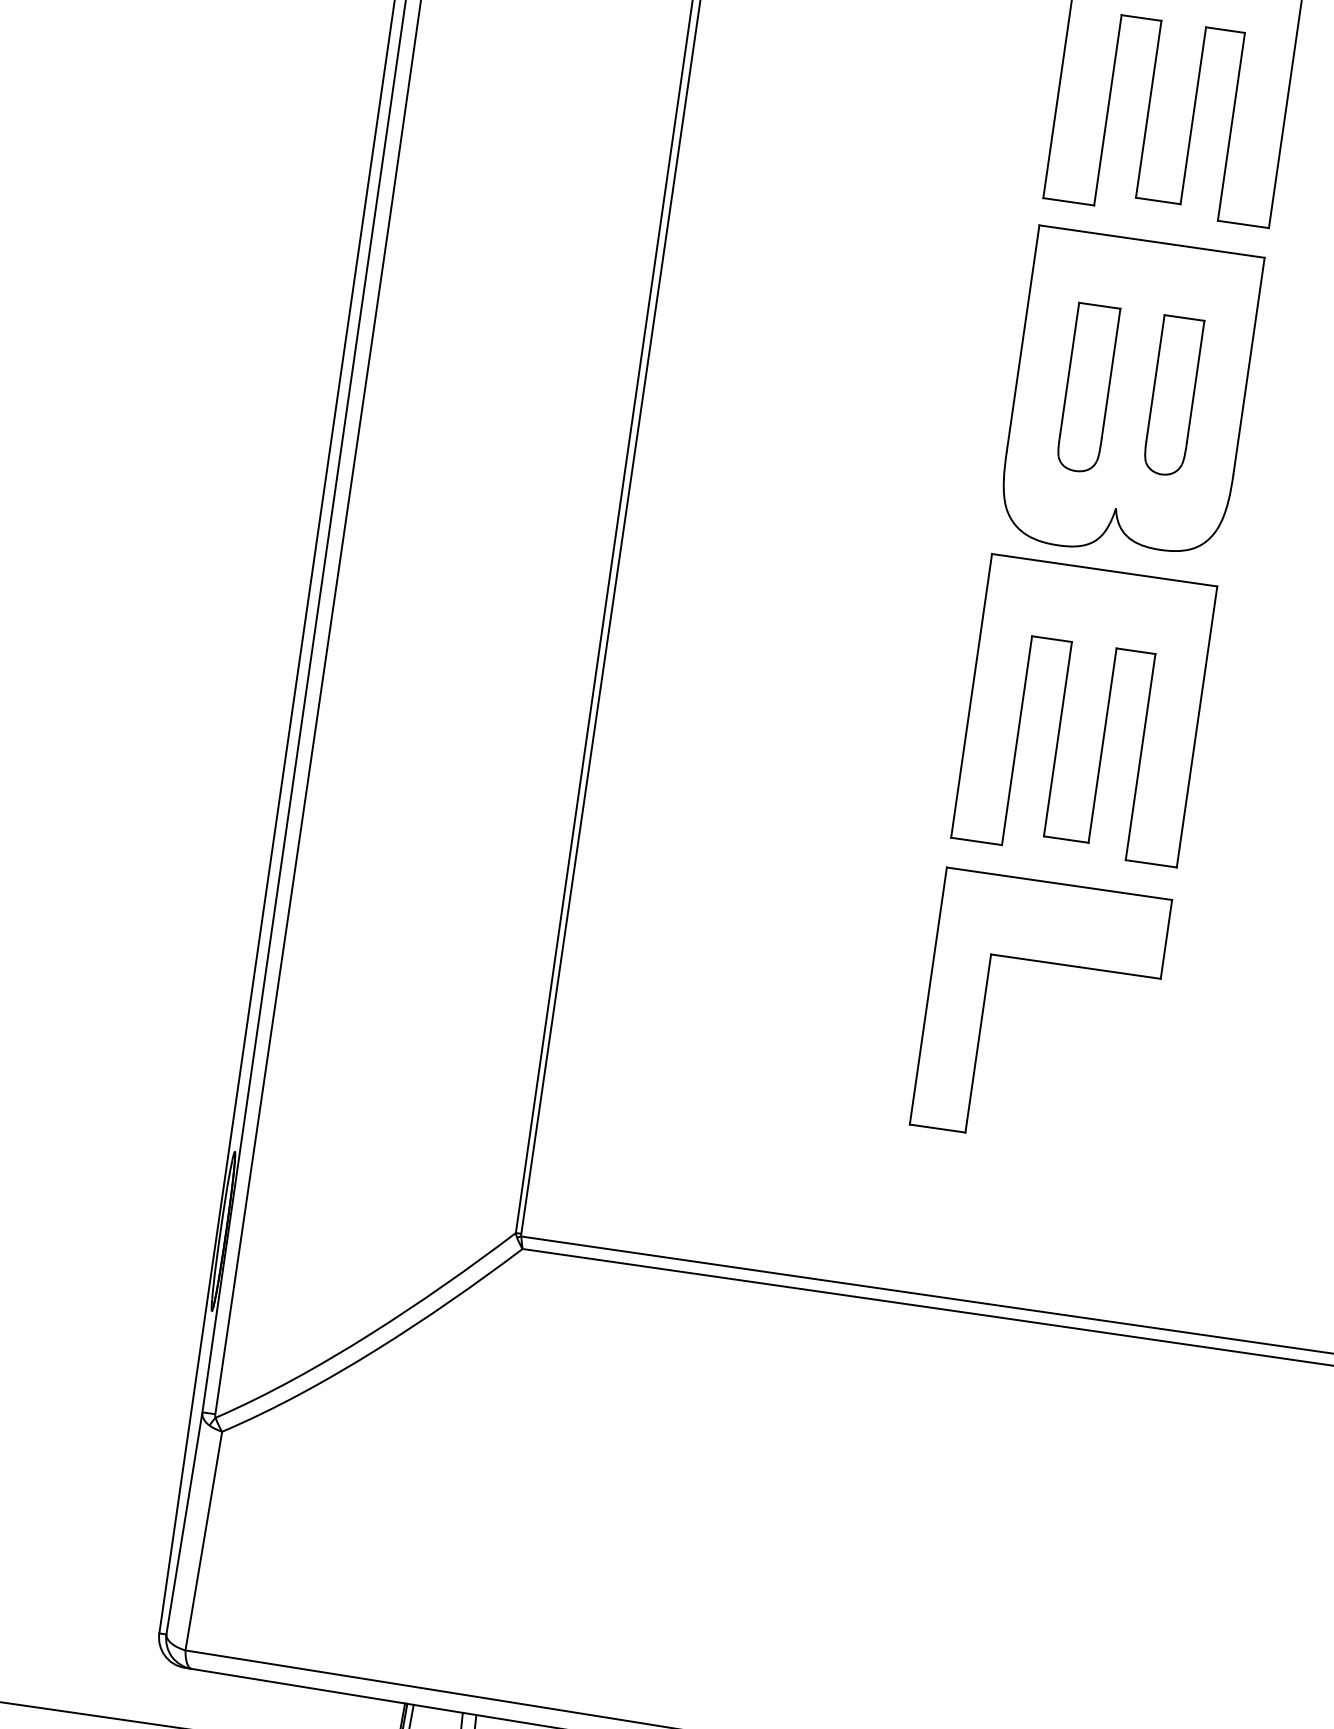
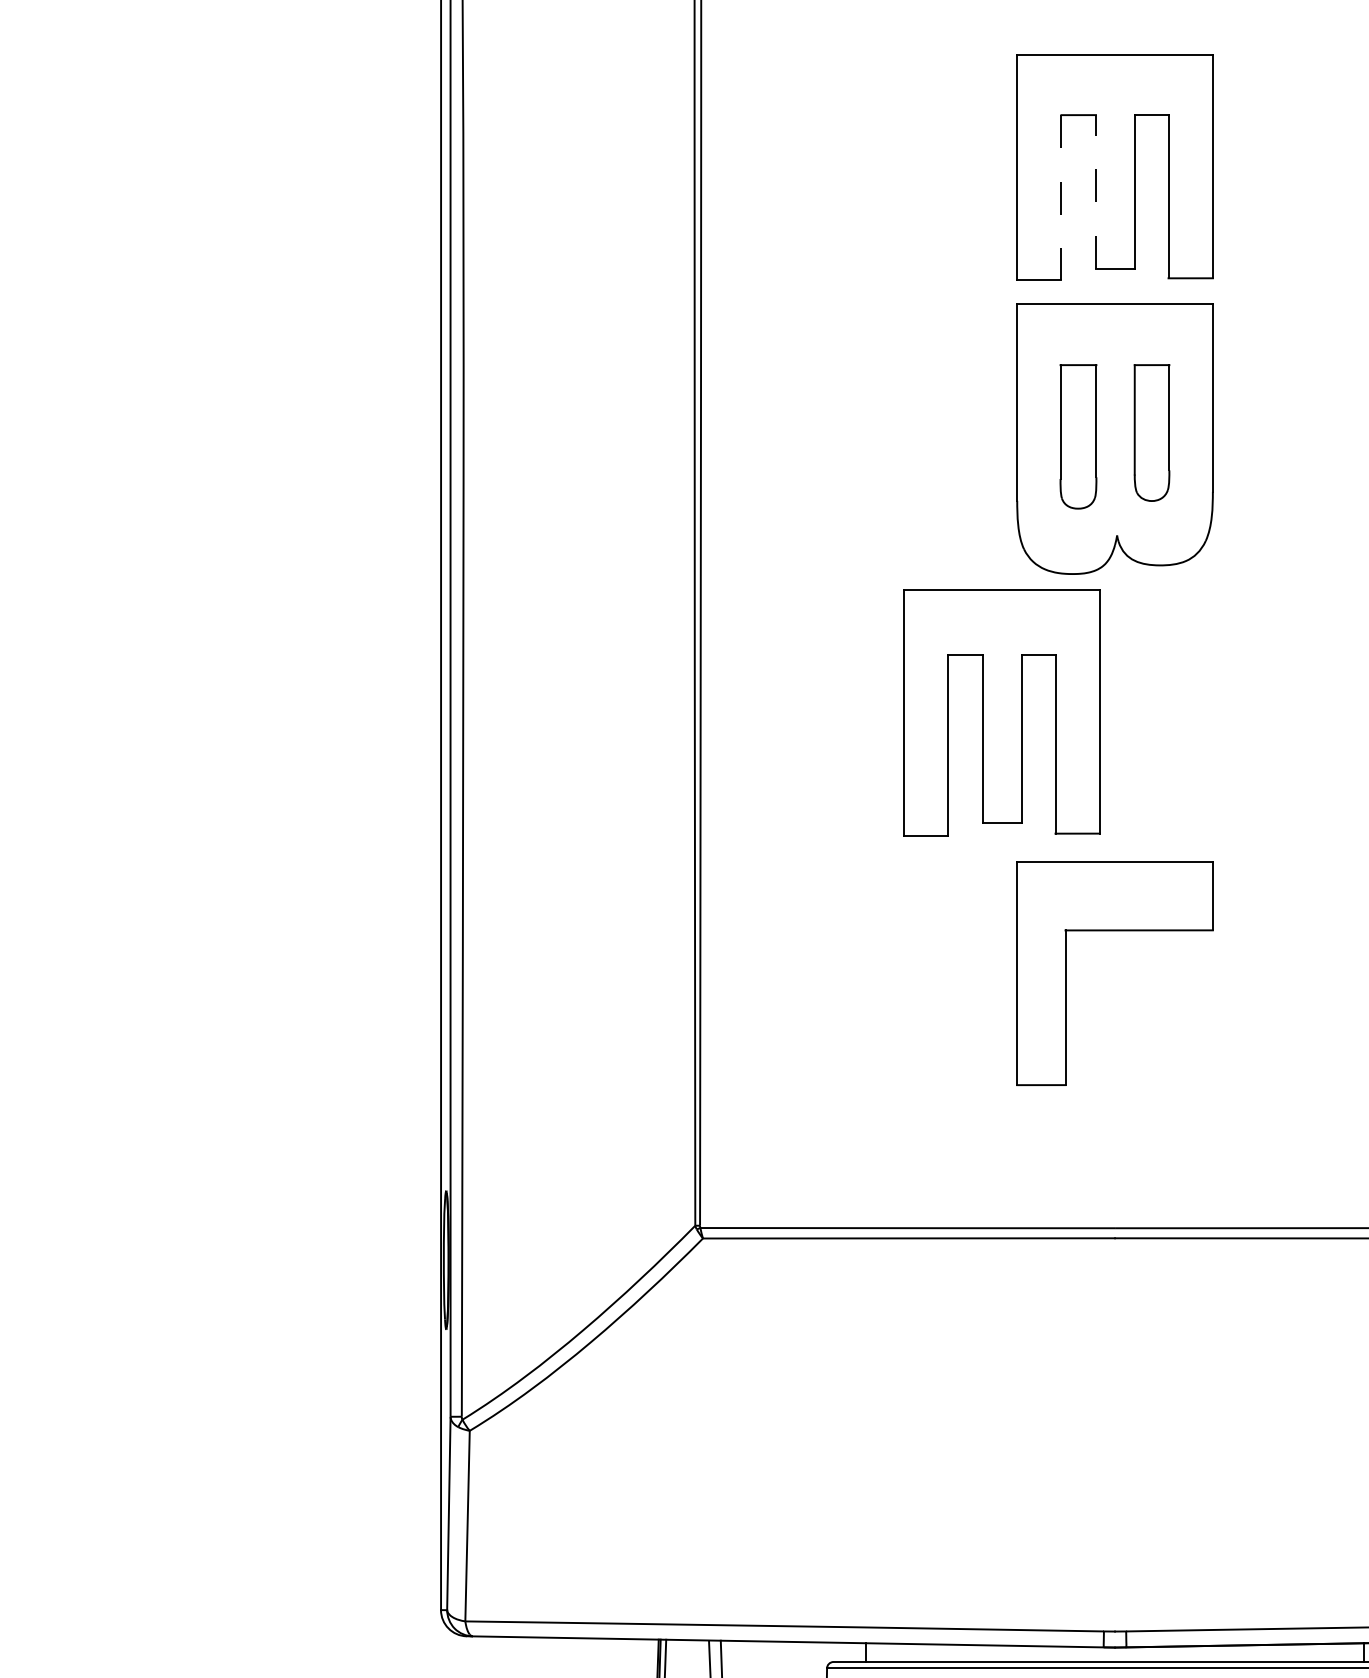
line: (1149, 108) -> (1096, 191), solid -> dashed
line: (1108, 109) -> (1061, 197), solid -> dashed
part: (1083, 711) -> (1001, 712), moved

